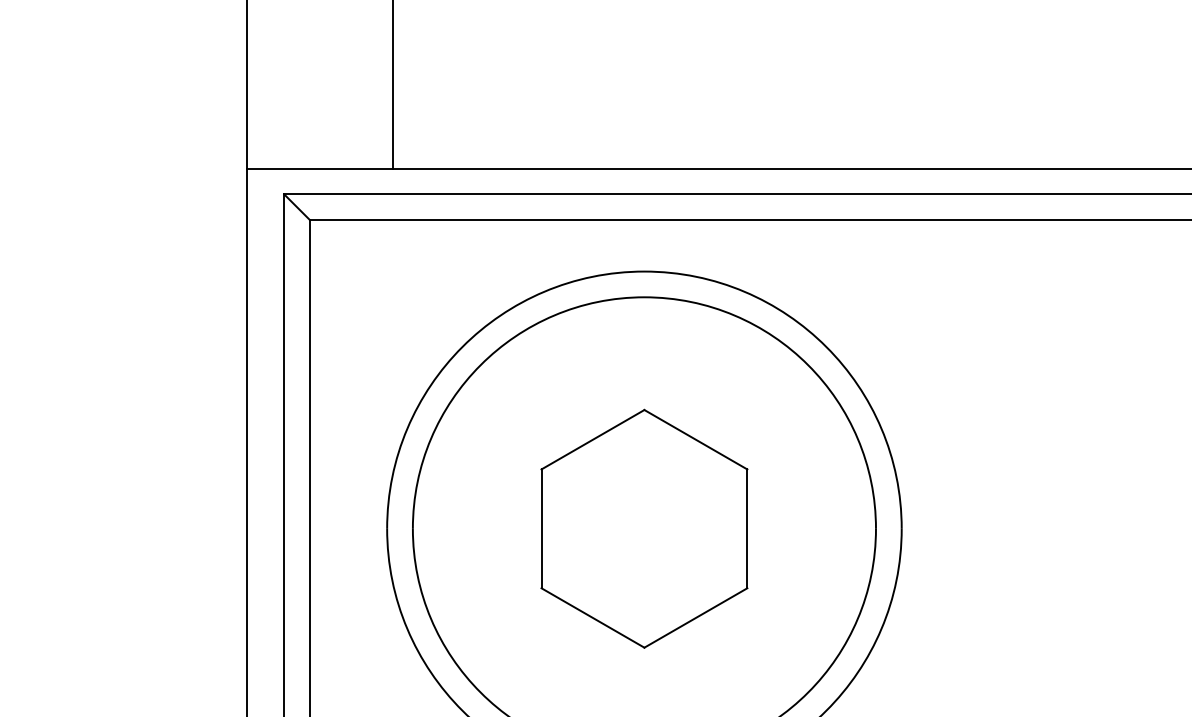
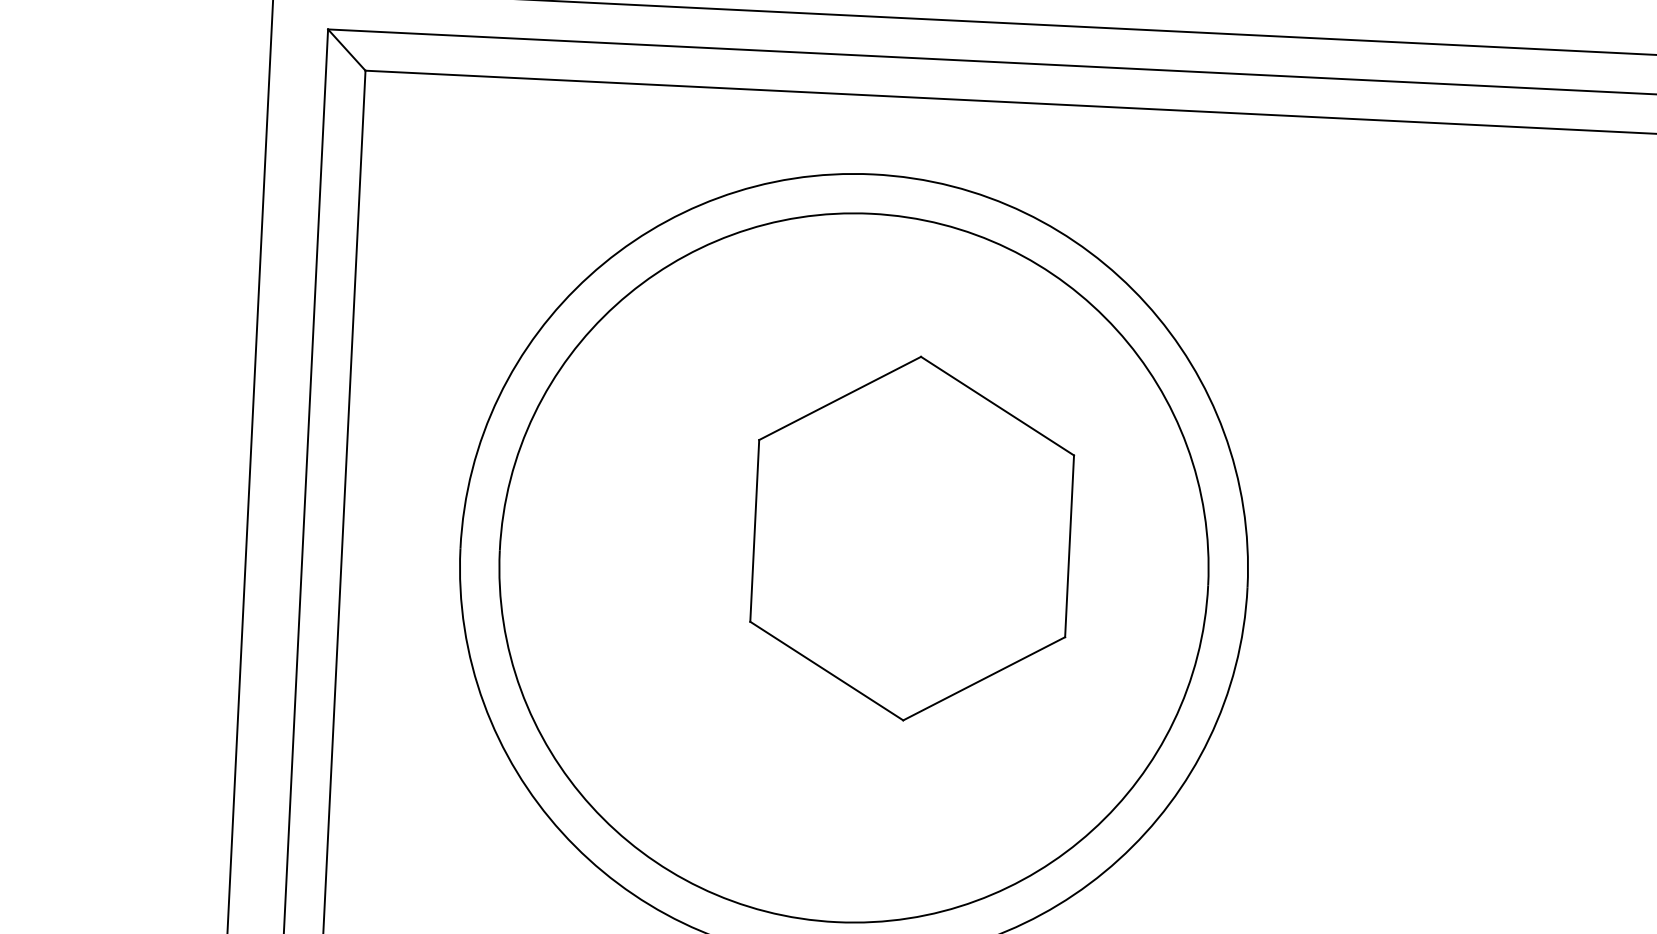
part: (644, 528) -> (912, 538), moved

